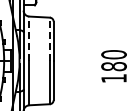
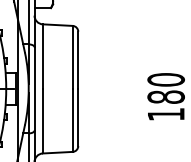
line: (29, 38) -> (43, 56), dashed -> solid
line: (49, 39) -> (72, 57), dashed -> solid

